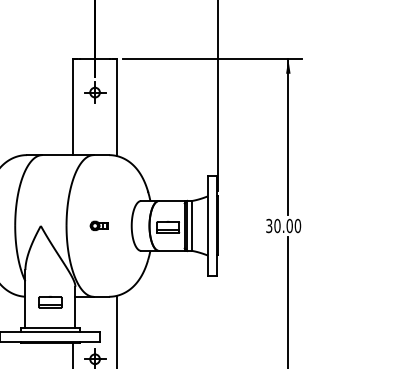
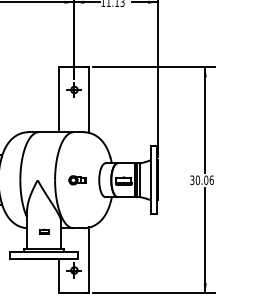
part: (98, 224) -> (76, 179), size x1.4
text: (297, 224) -> (211, 179), 30.00 -> 30.06
part: (49, 301) -> (43, 231), size x0.6

